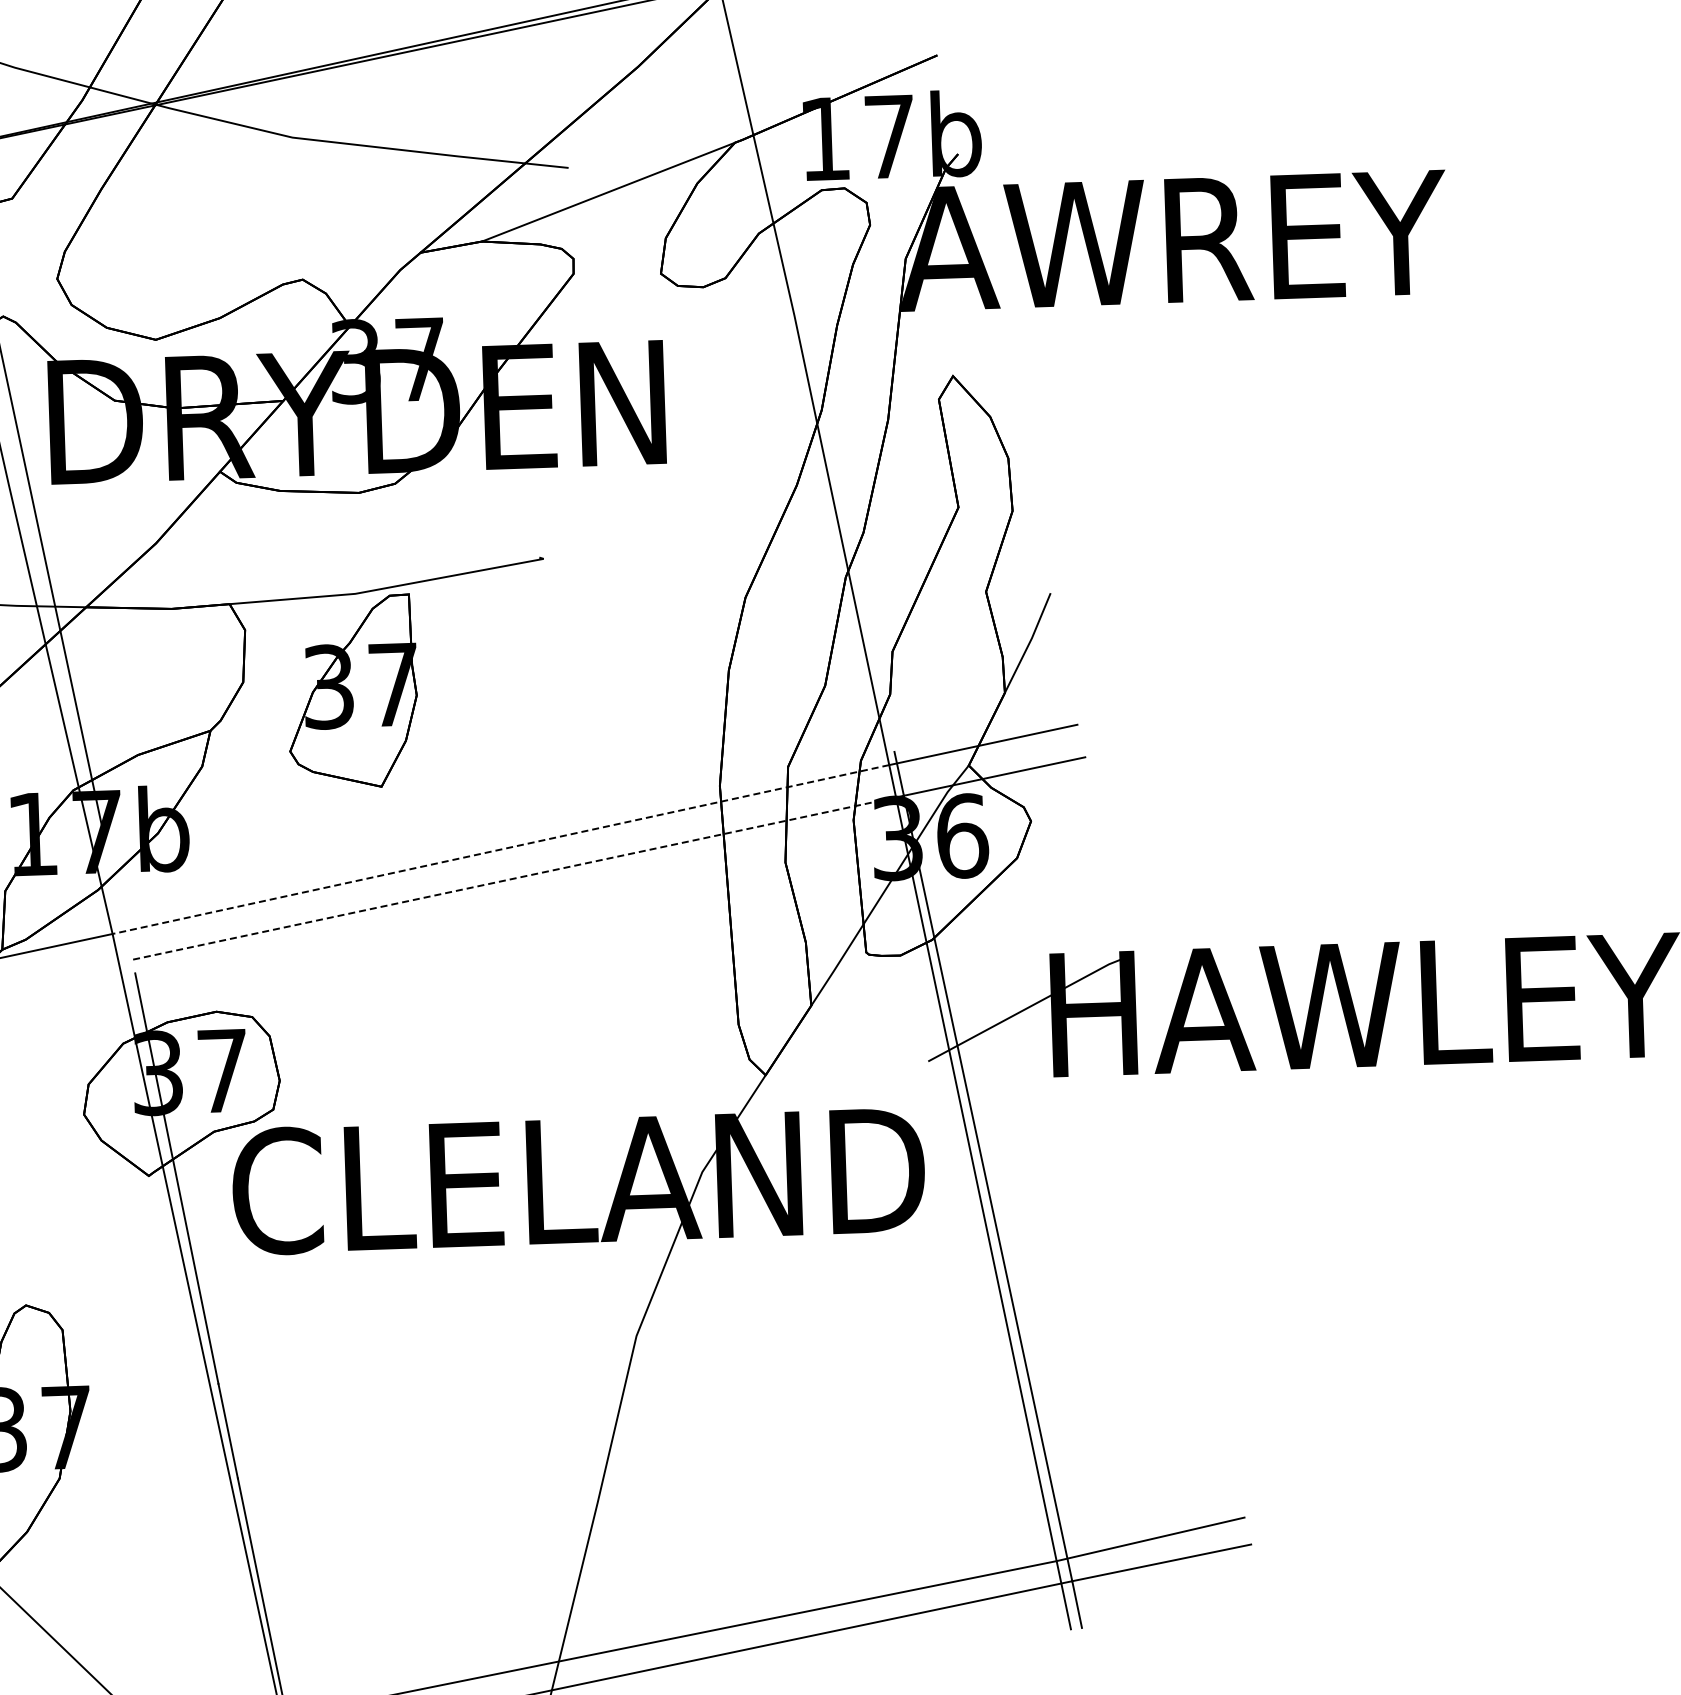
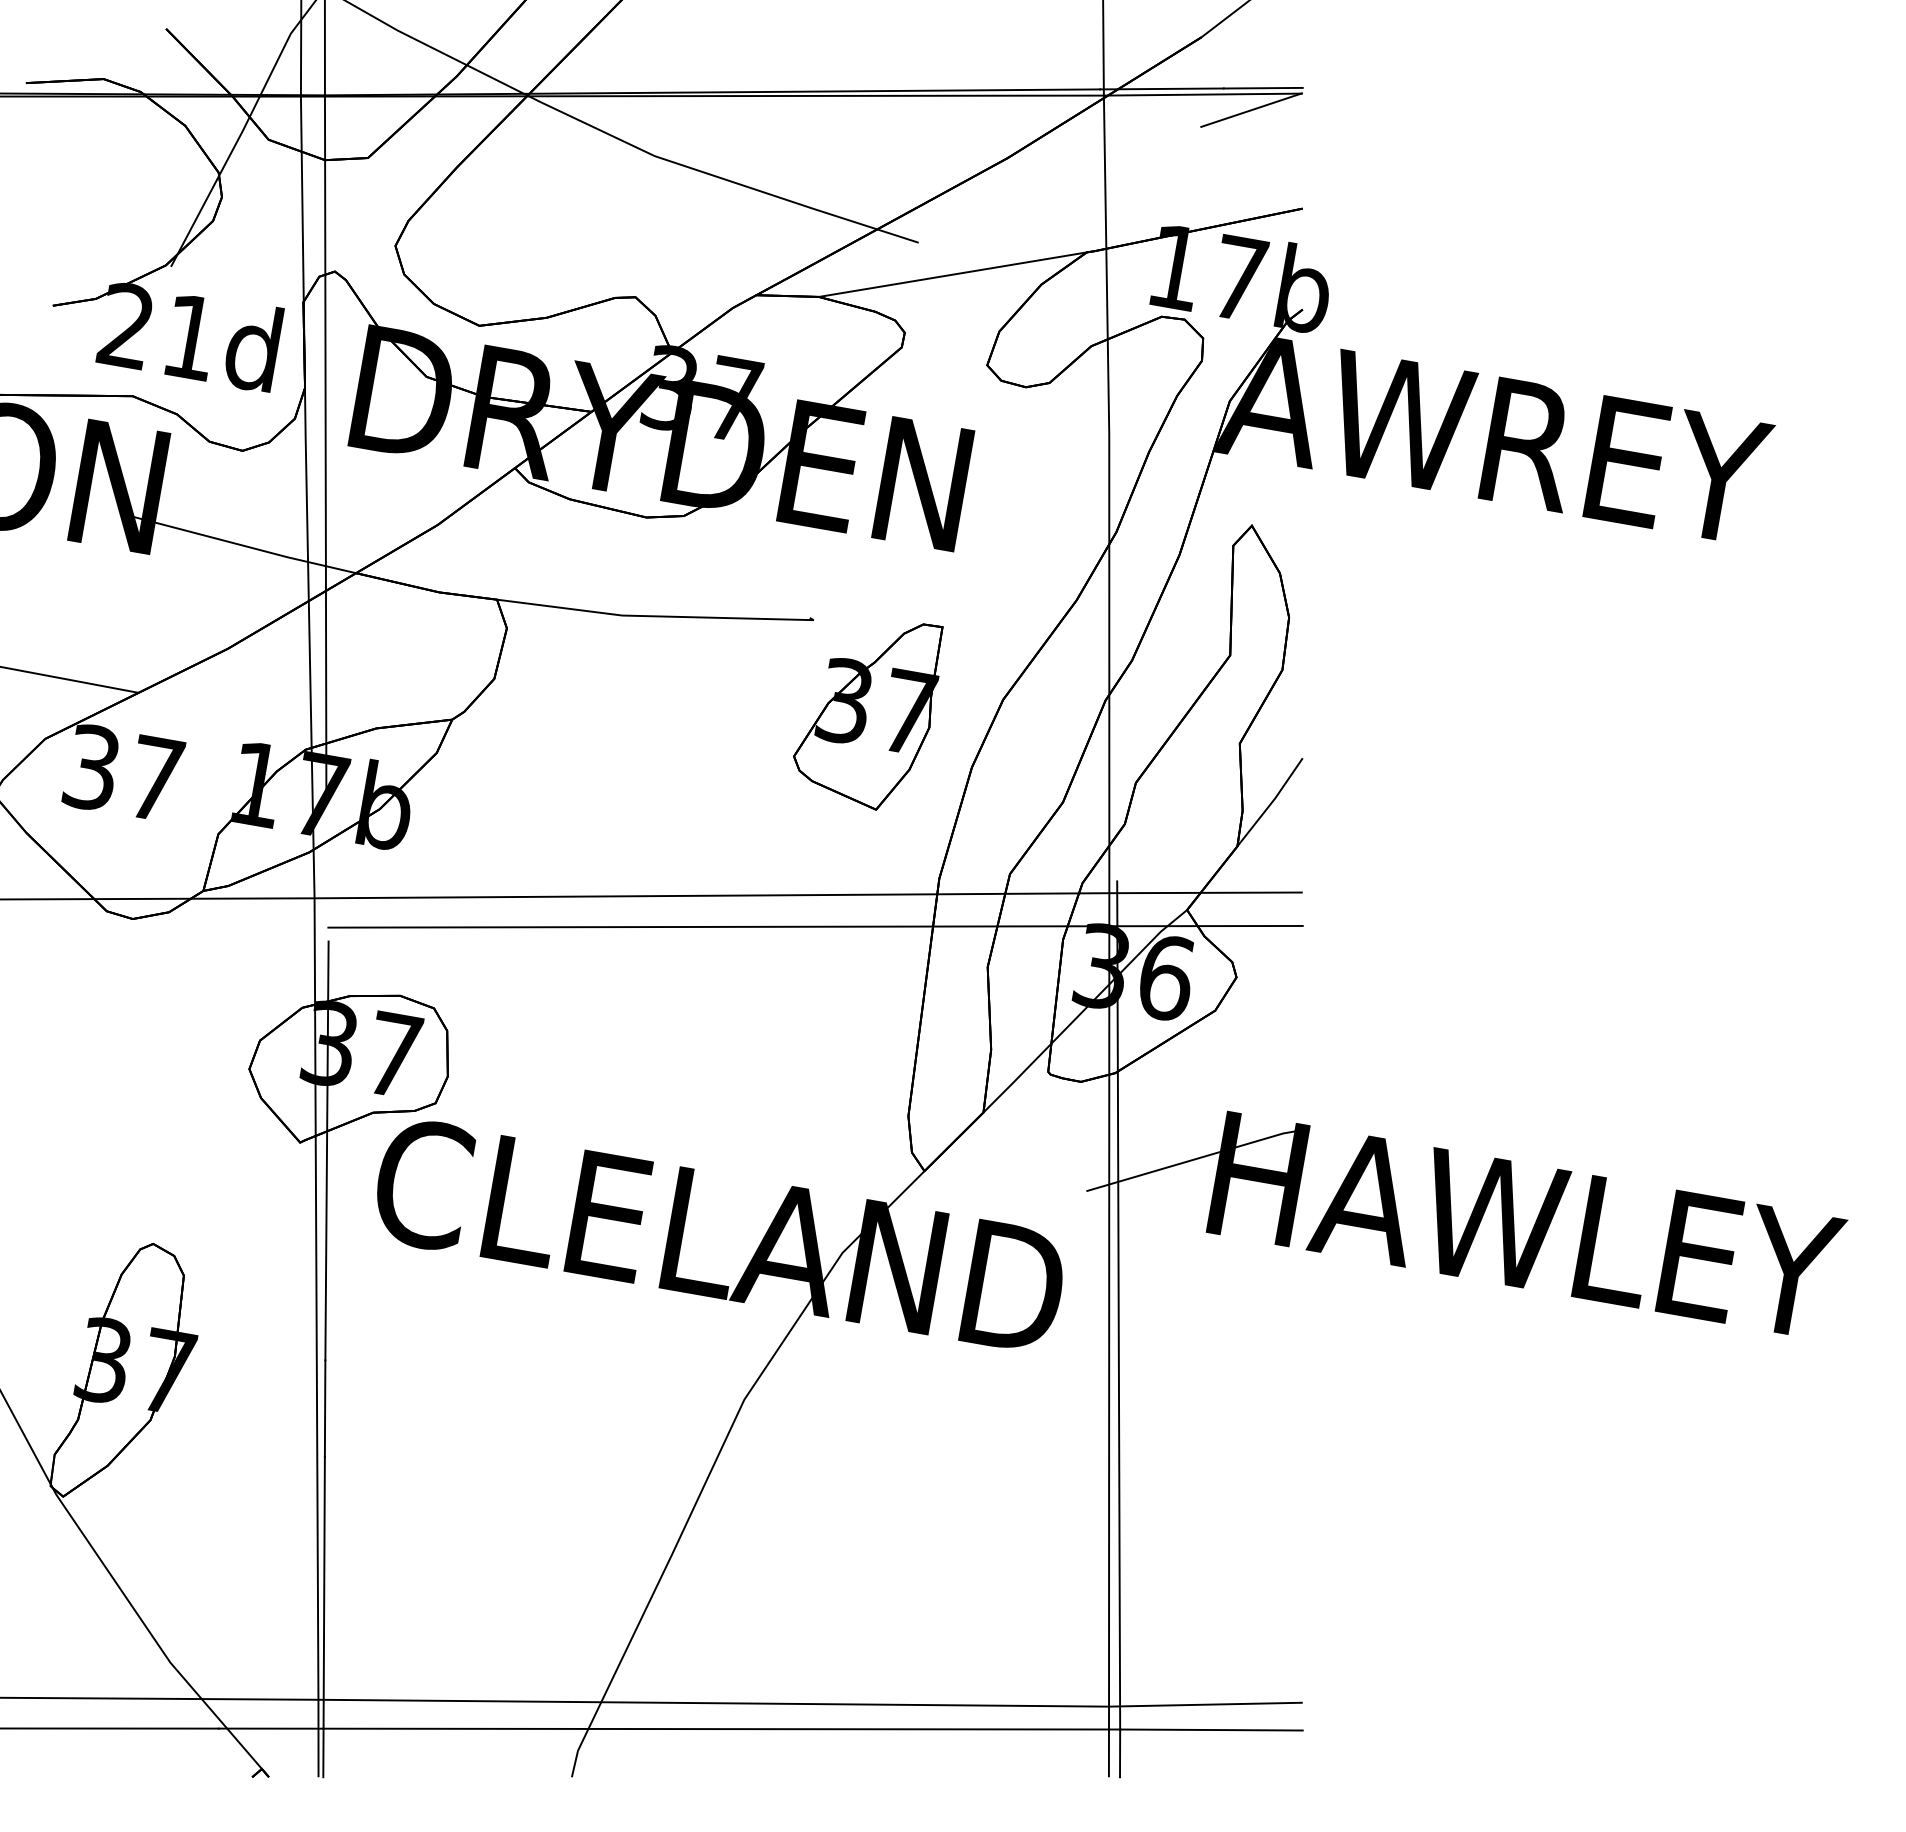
part: (354, 697) -> (868, 716), moved
line: (500, 849) -> (711, 895), dashed -> solid
line: (517, 877) -> (722, 926), dashed -> solid

